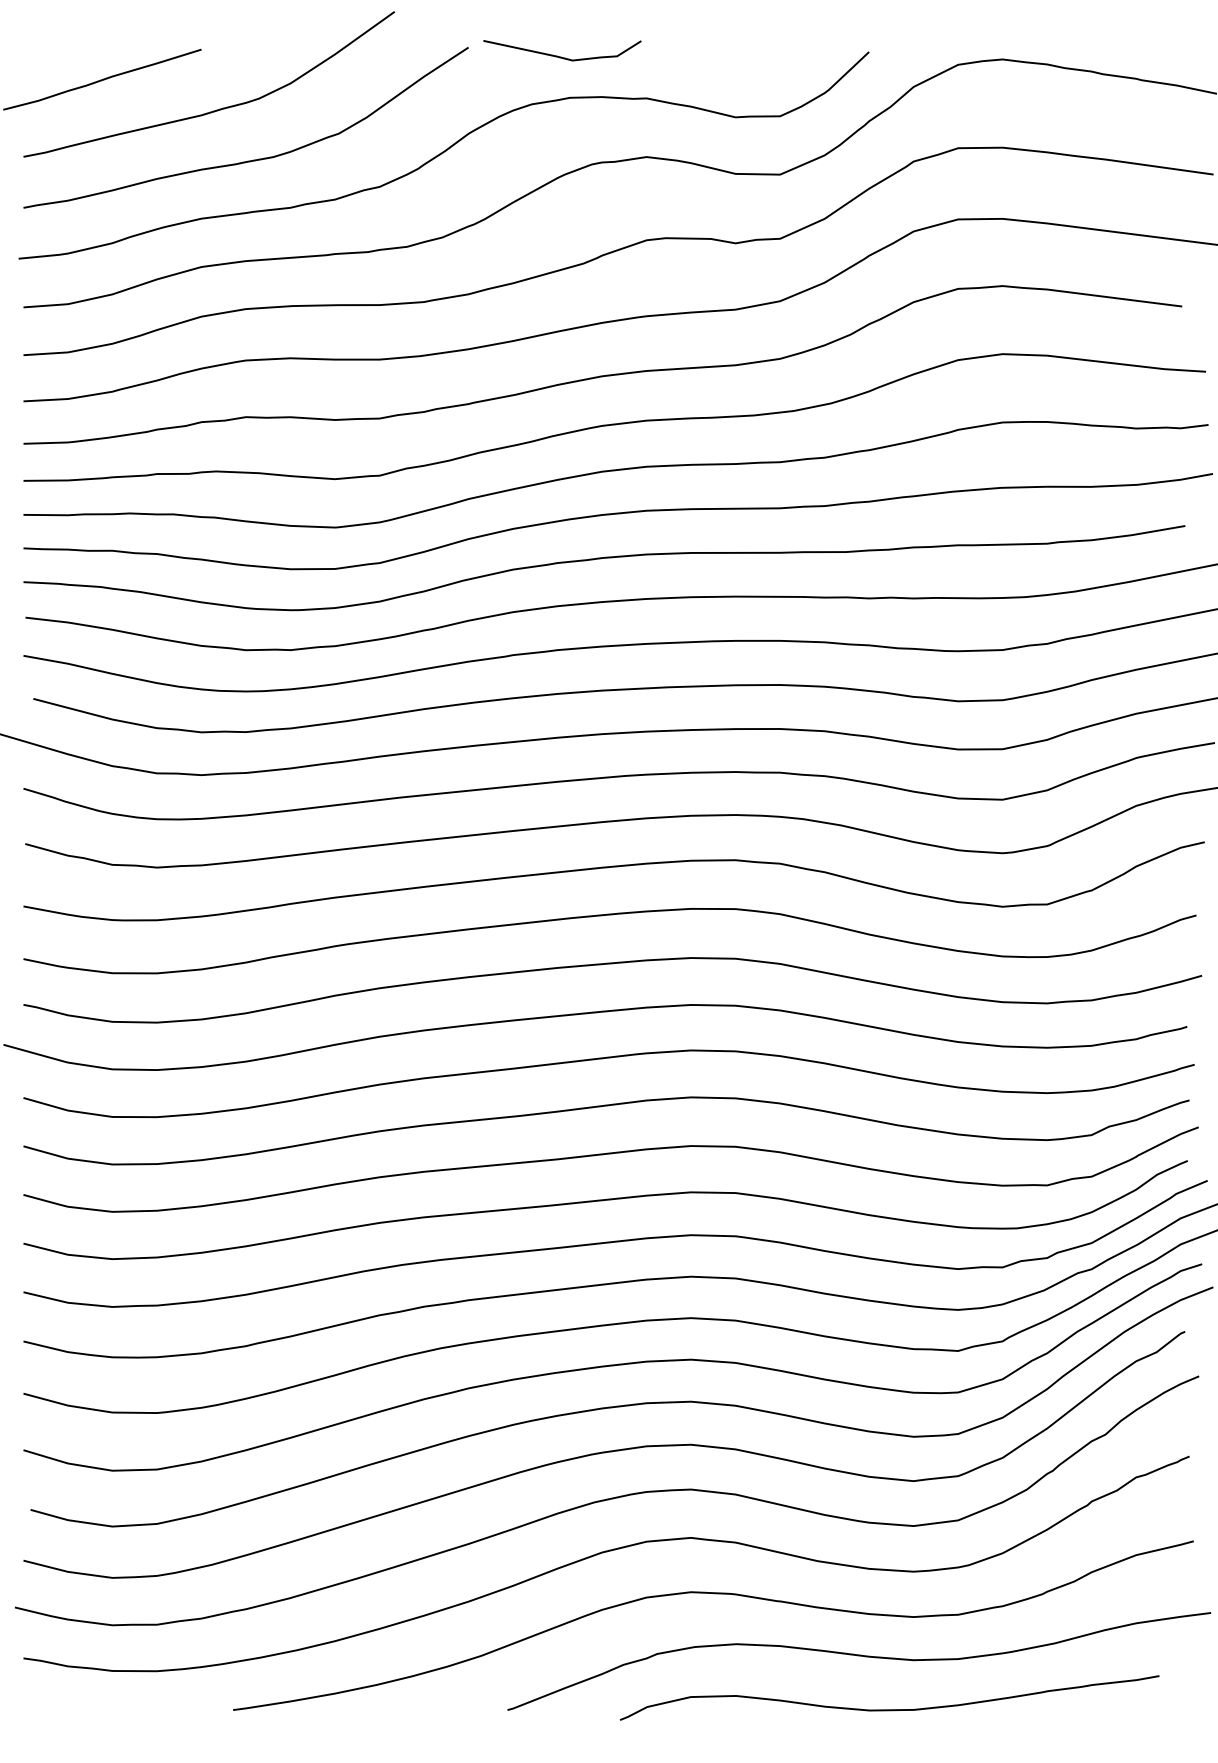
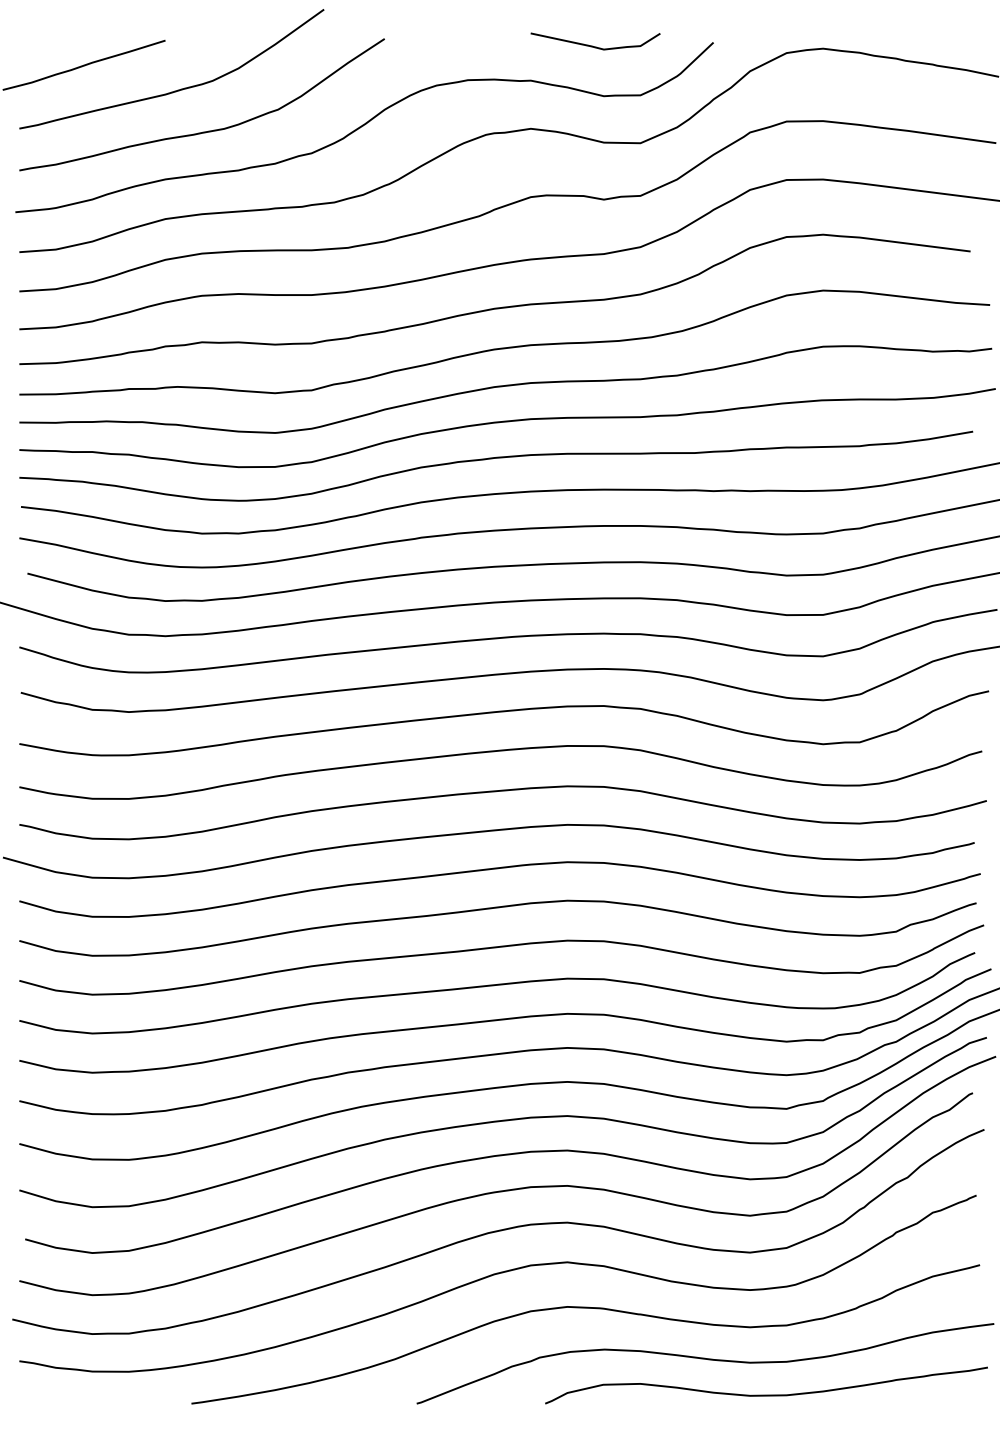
curve: (561, 56) -> (594, 46), moved
curve: (889, 1709) -> (766, 1394), moved

